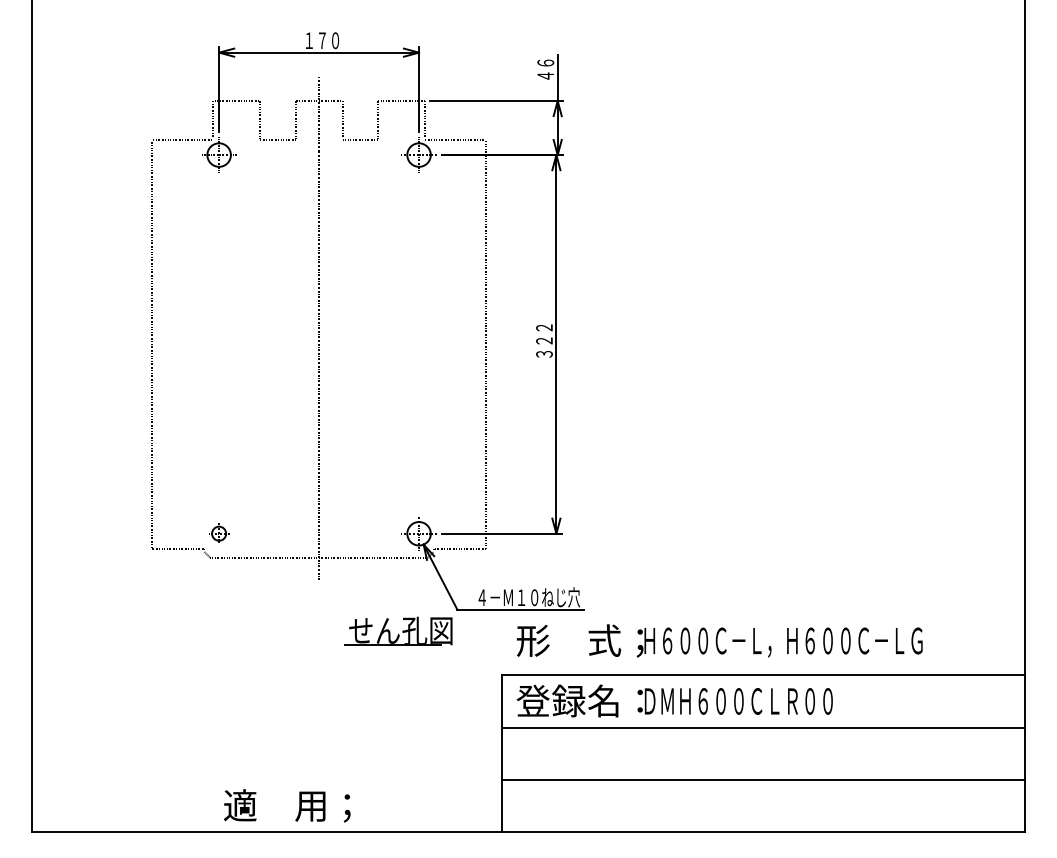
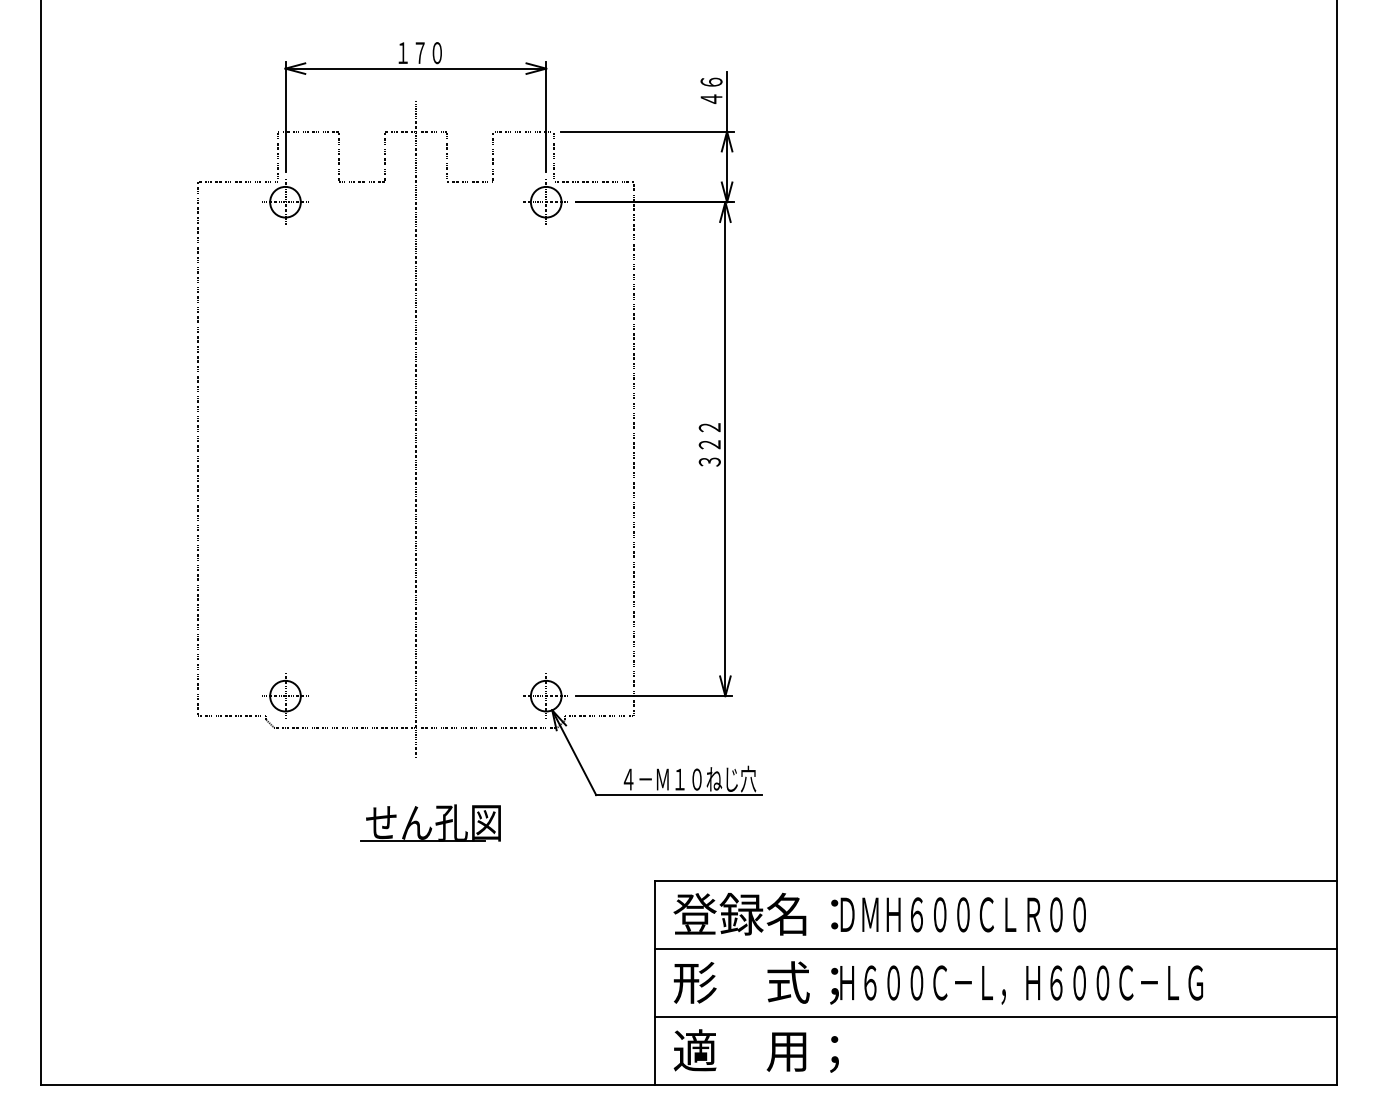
part: (219, 533) -> (285, 695), size x1.67
part: (398, 630) -> (430, 822), moved
text: (719, 640) -> (938, 982), moved
text: (286, 805) -> (755, 1050), moved

